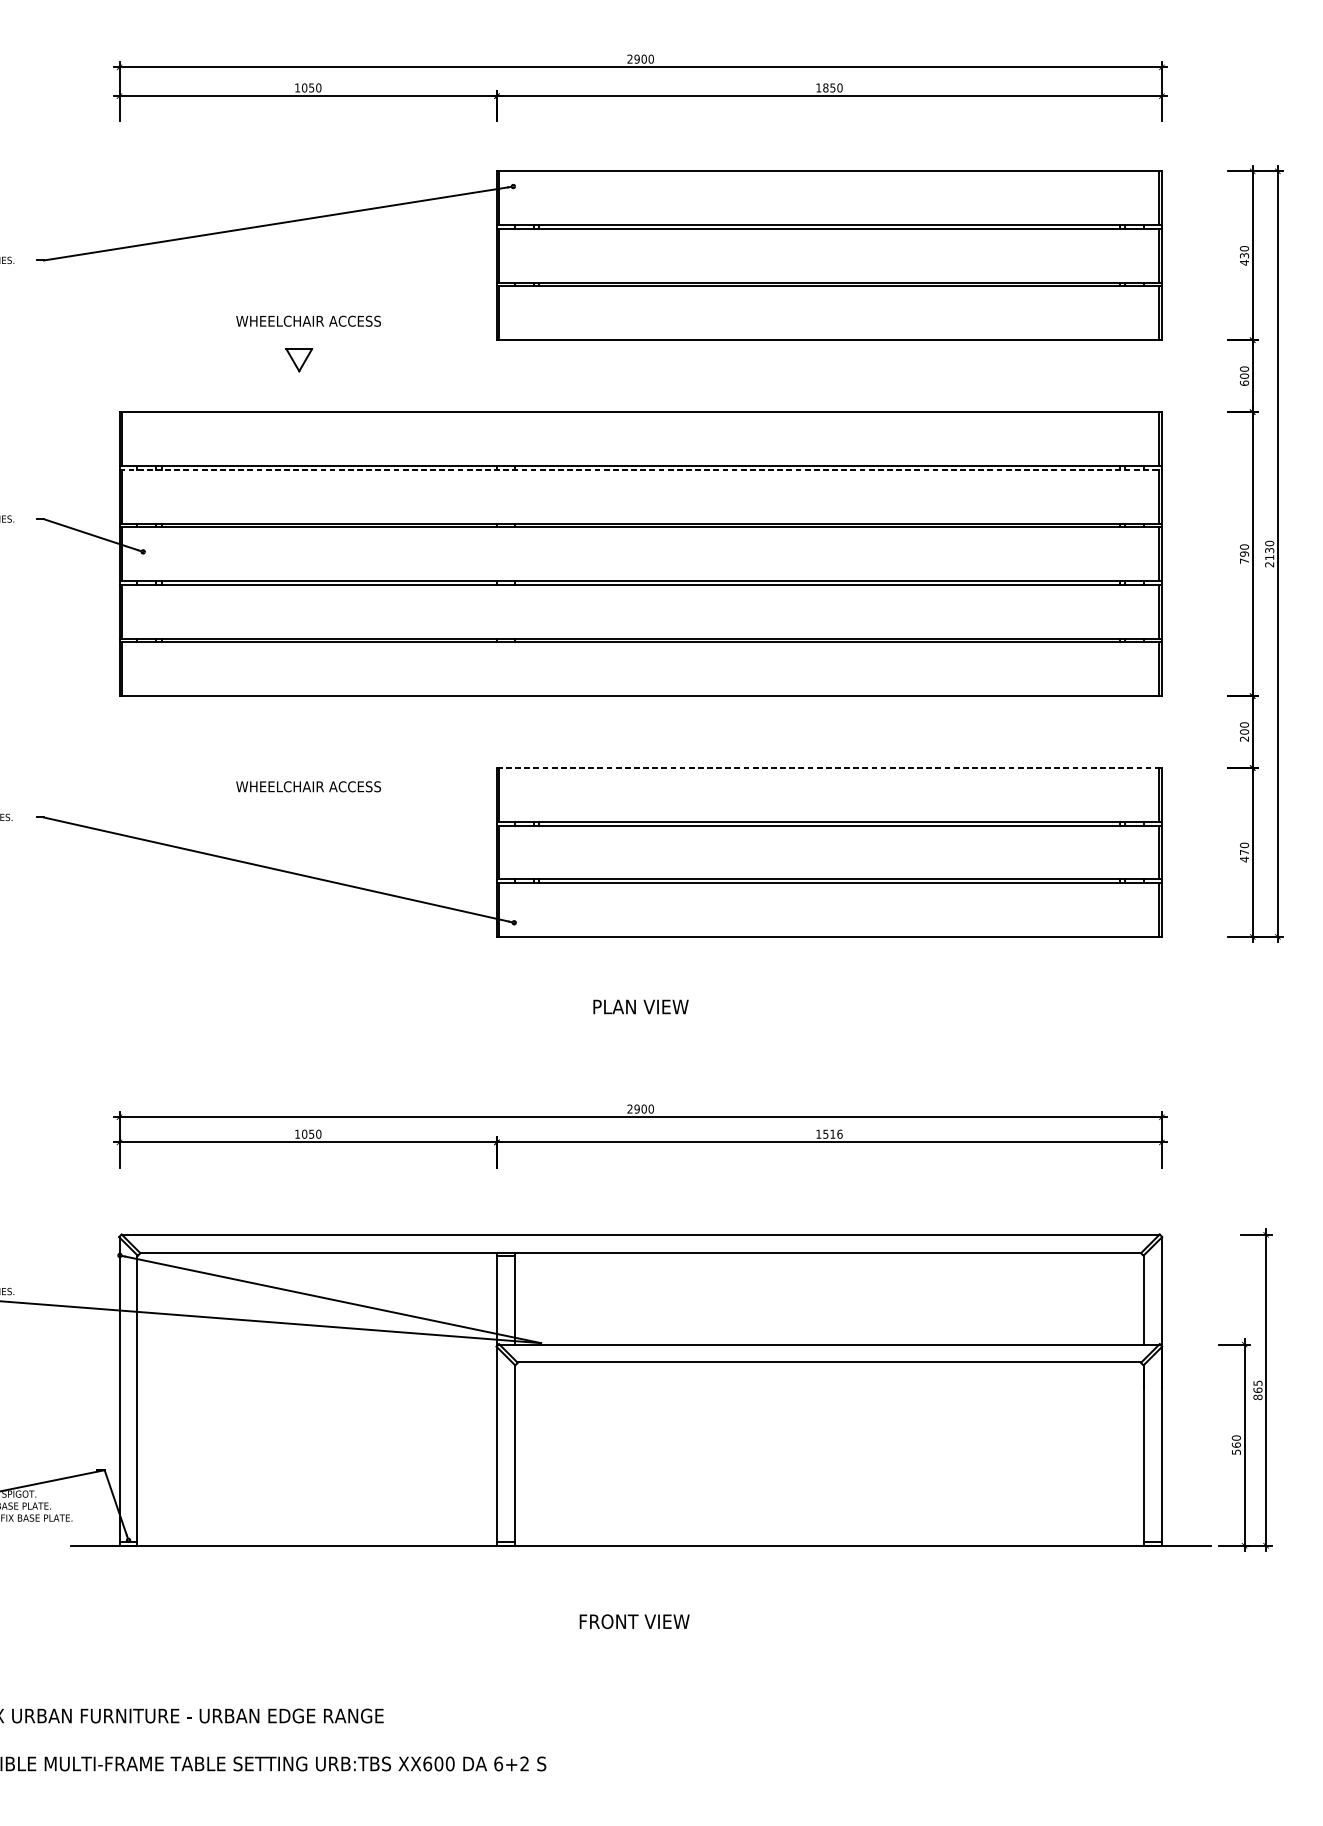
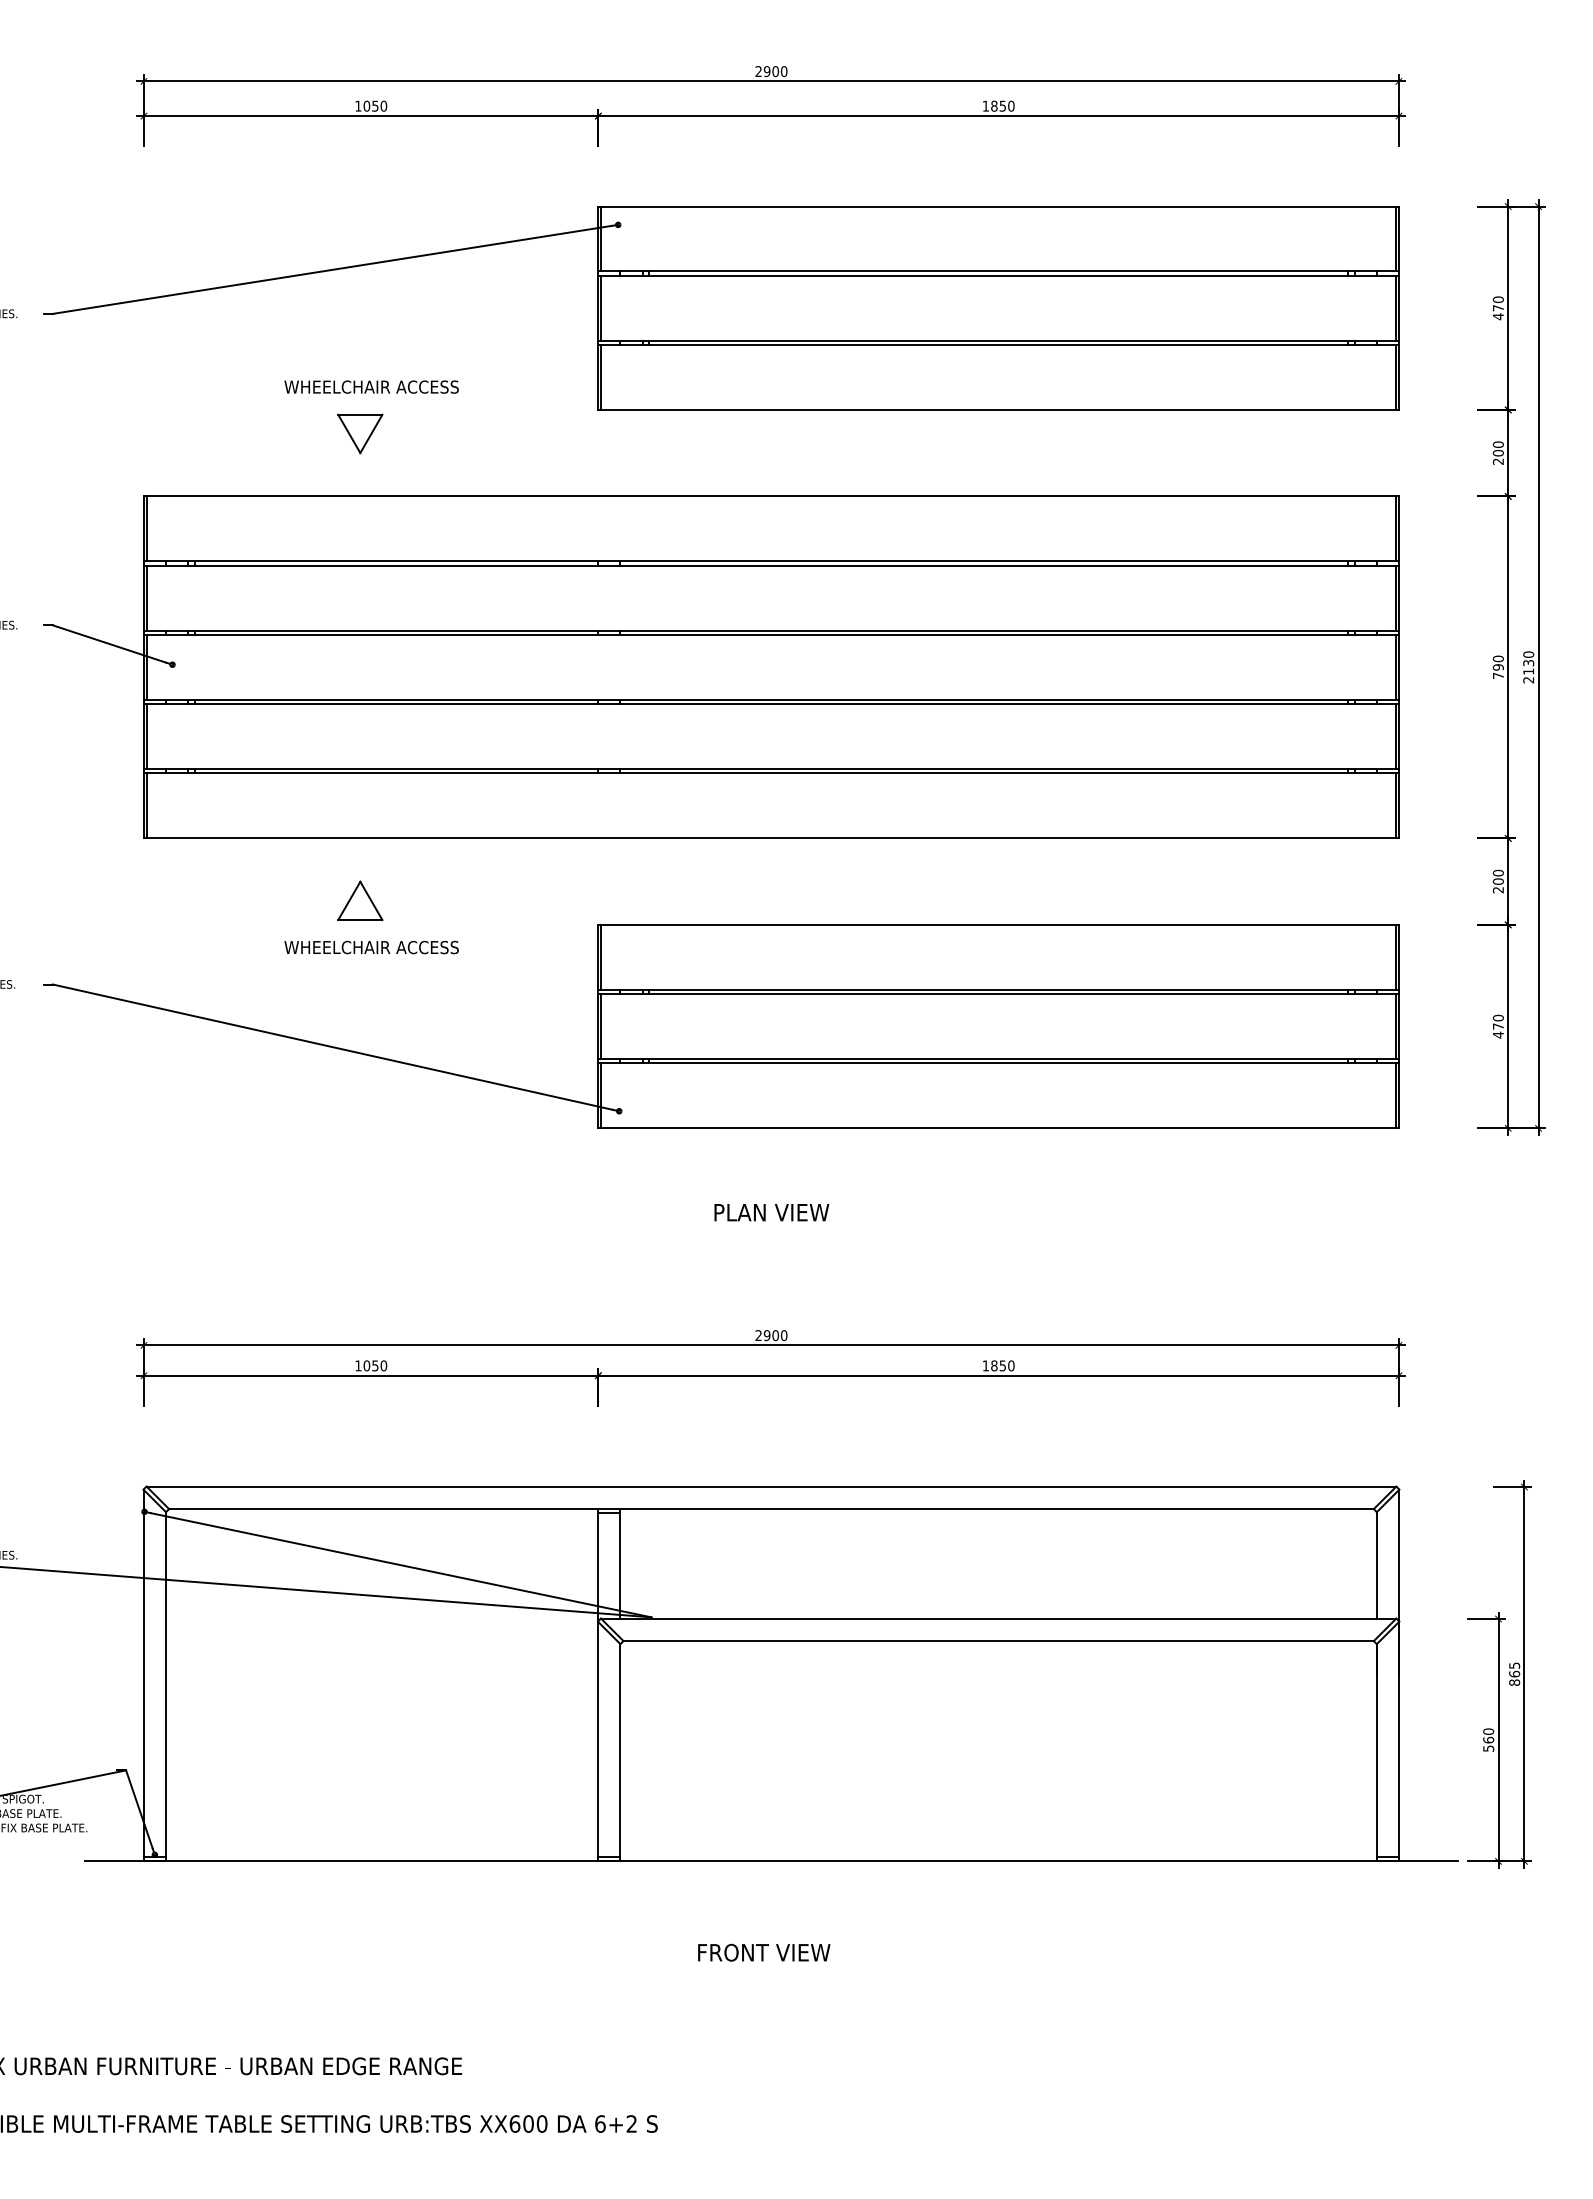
text: (1243, 255) -> (1497, 308), 430 -> 470
part: (299, 359) -> (360, 433), size x1.43
text: (1243, 383) -> (1497, 461), 600 -> 200
line: (640, 469) -> (771, 565), dashed -> solid
part: (299, 747) -> (360, 900), added
line: (830, 767) -> (999, 924), dashed -> solid
text: (832, 1133) -> (1002, 1365), 1516 -> 1850

